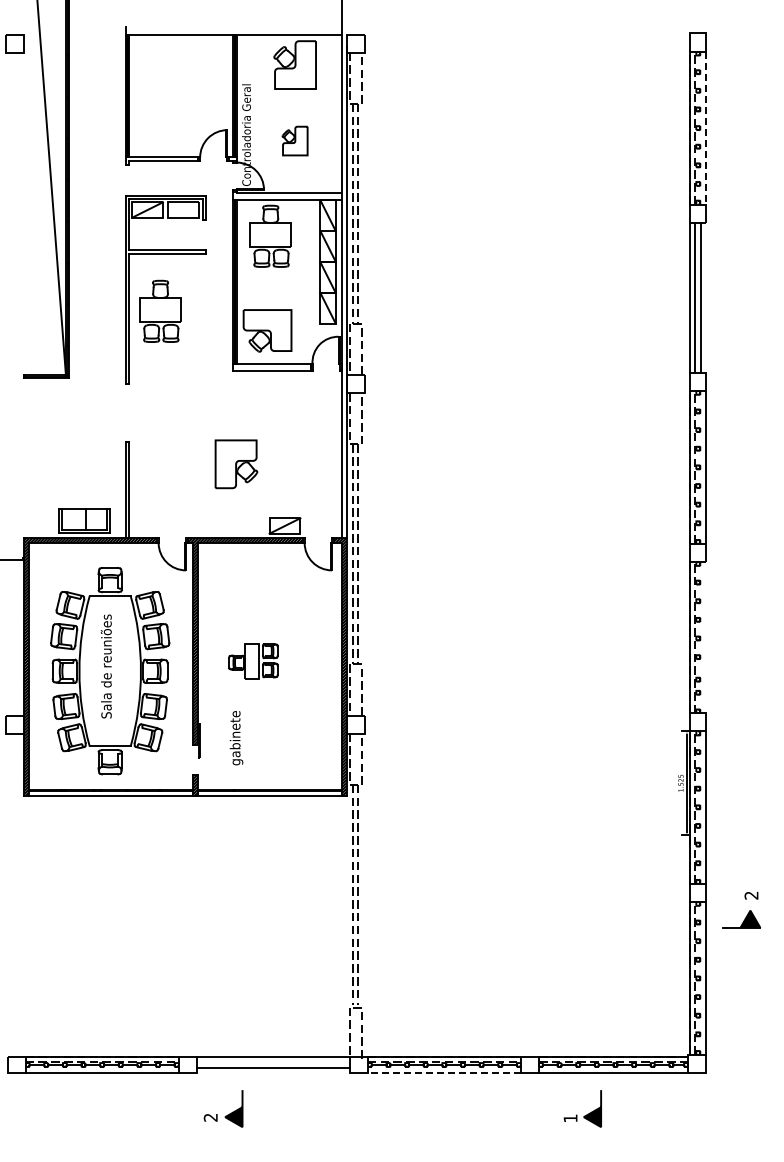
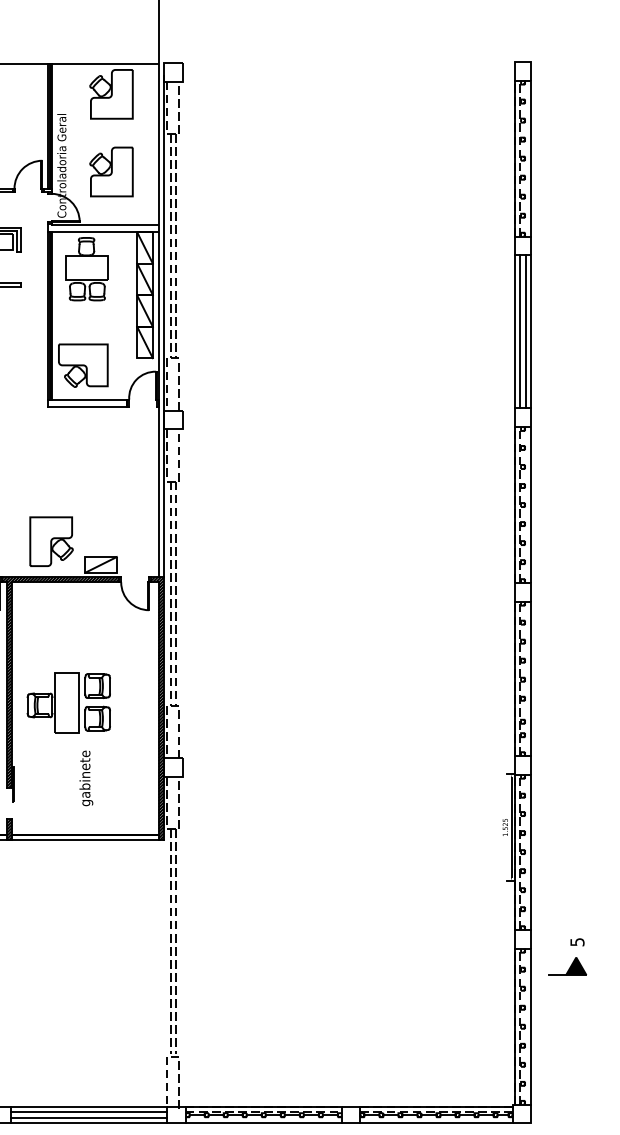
line: (706, 128) -> (531, 159), dashed -> solid
part: (294, 140) -> (110, 171), size x1.67
line: (706, 297) -> (531, 331), added
part: (236, 464) -> (51, 541), moved
line: (706, 637) -> (531, 678), added
part: (253, 660) -> (68, 702), size x1.67
text: (236, 738) -> (86, 778), moved
text: (751, 895) -> (577, 942), 2 -> 5
line: (272, 1062) -> (88, 1112), added
line: (272, 1073) -> (88, 1123), added
line: (444, 1073) -> (263, 1123), dashed -> solid

